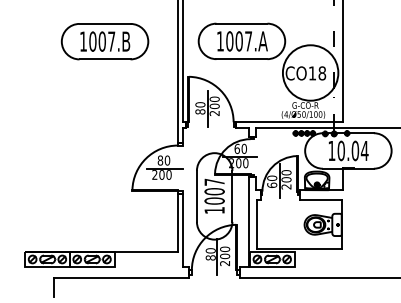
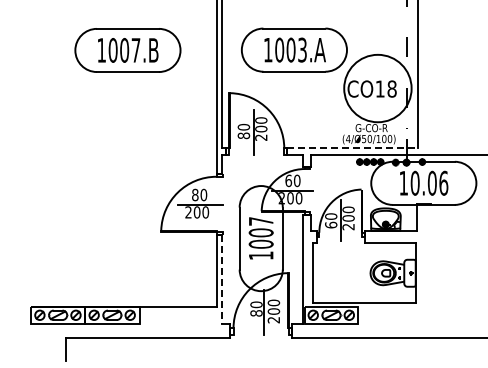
text: (248, 40) -> (302, 49), 1007.A -> 1003.A
line: (290, 122) -> (353, 148), solid -> dashed
text: (364, 150) -> (443, 182), 10.04 -> 10.06
line: (182, 230) -> (222, 280), solid -> dashed

